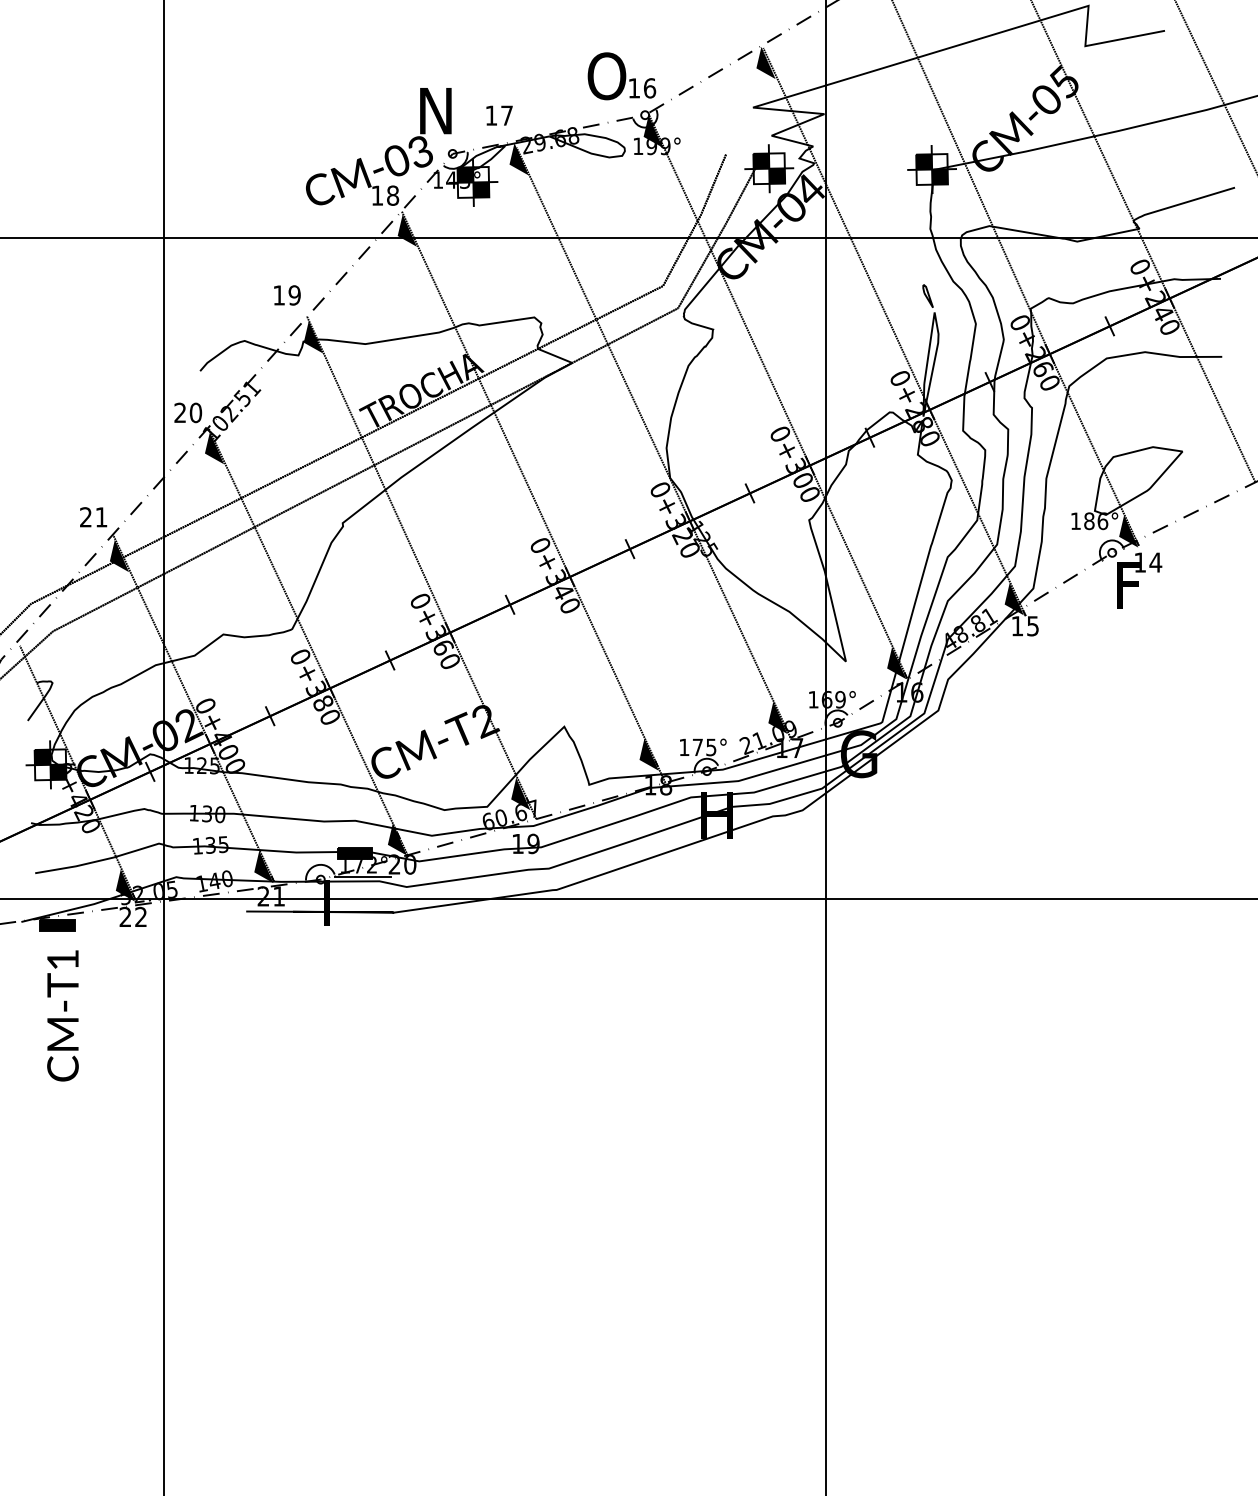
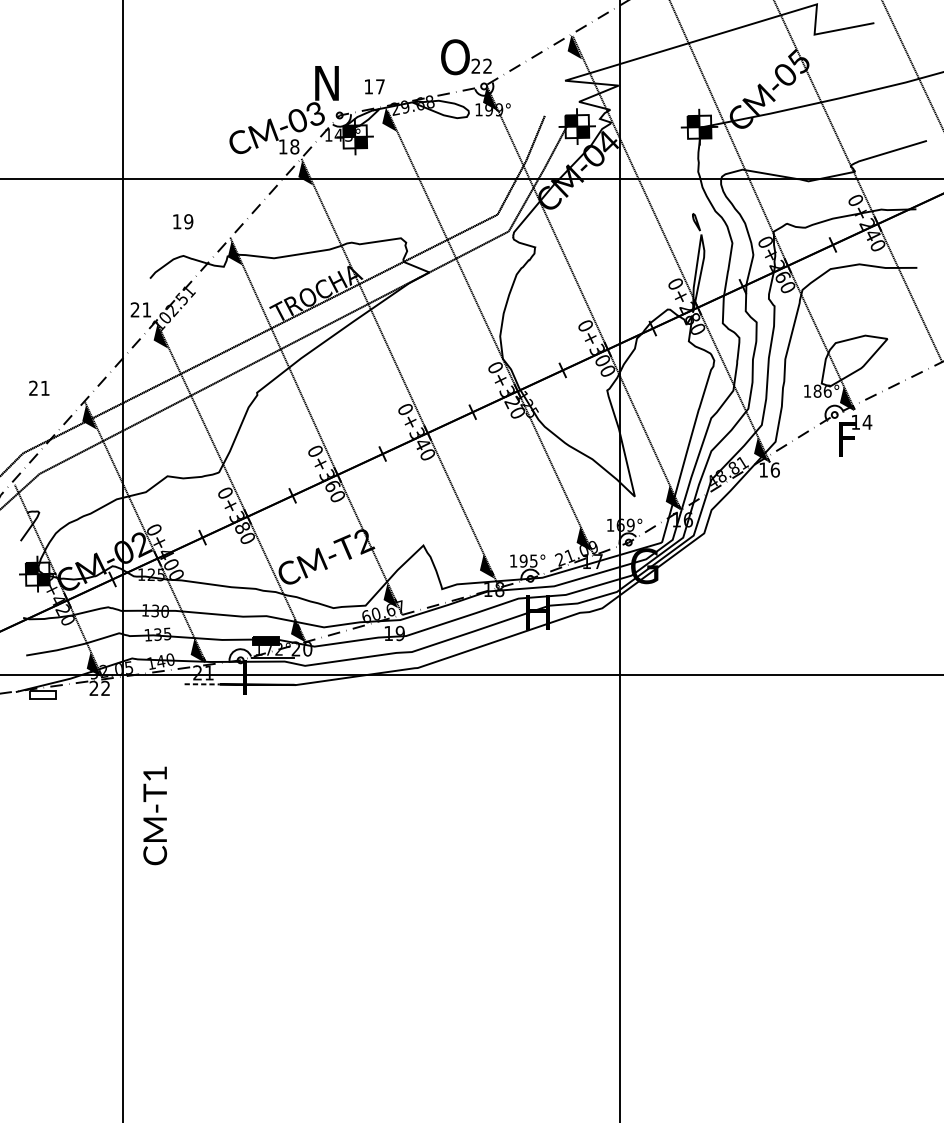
text: (642, 88) -> (482, 66), 16 -> 22
text: (287, 295) -> (183, 221), moved
text: (195, 412) -> (146, 309), 20 -> 21
text: (93, 517) -> (39, 388), moved
text: (1033, 626) -> (775, 470), 15 -> 16
text: (697, 747) -> (523, 561), 175° -> 195°
line: (270, 911) -> (202, 684), solid -> dashed
fill: (57, 925) -> (42, 694), removed
text: (62, 1015) -> (154, 815), moved

